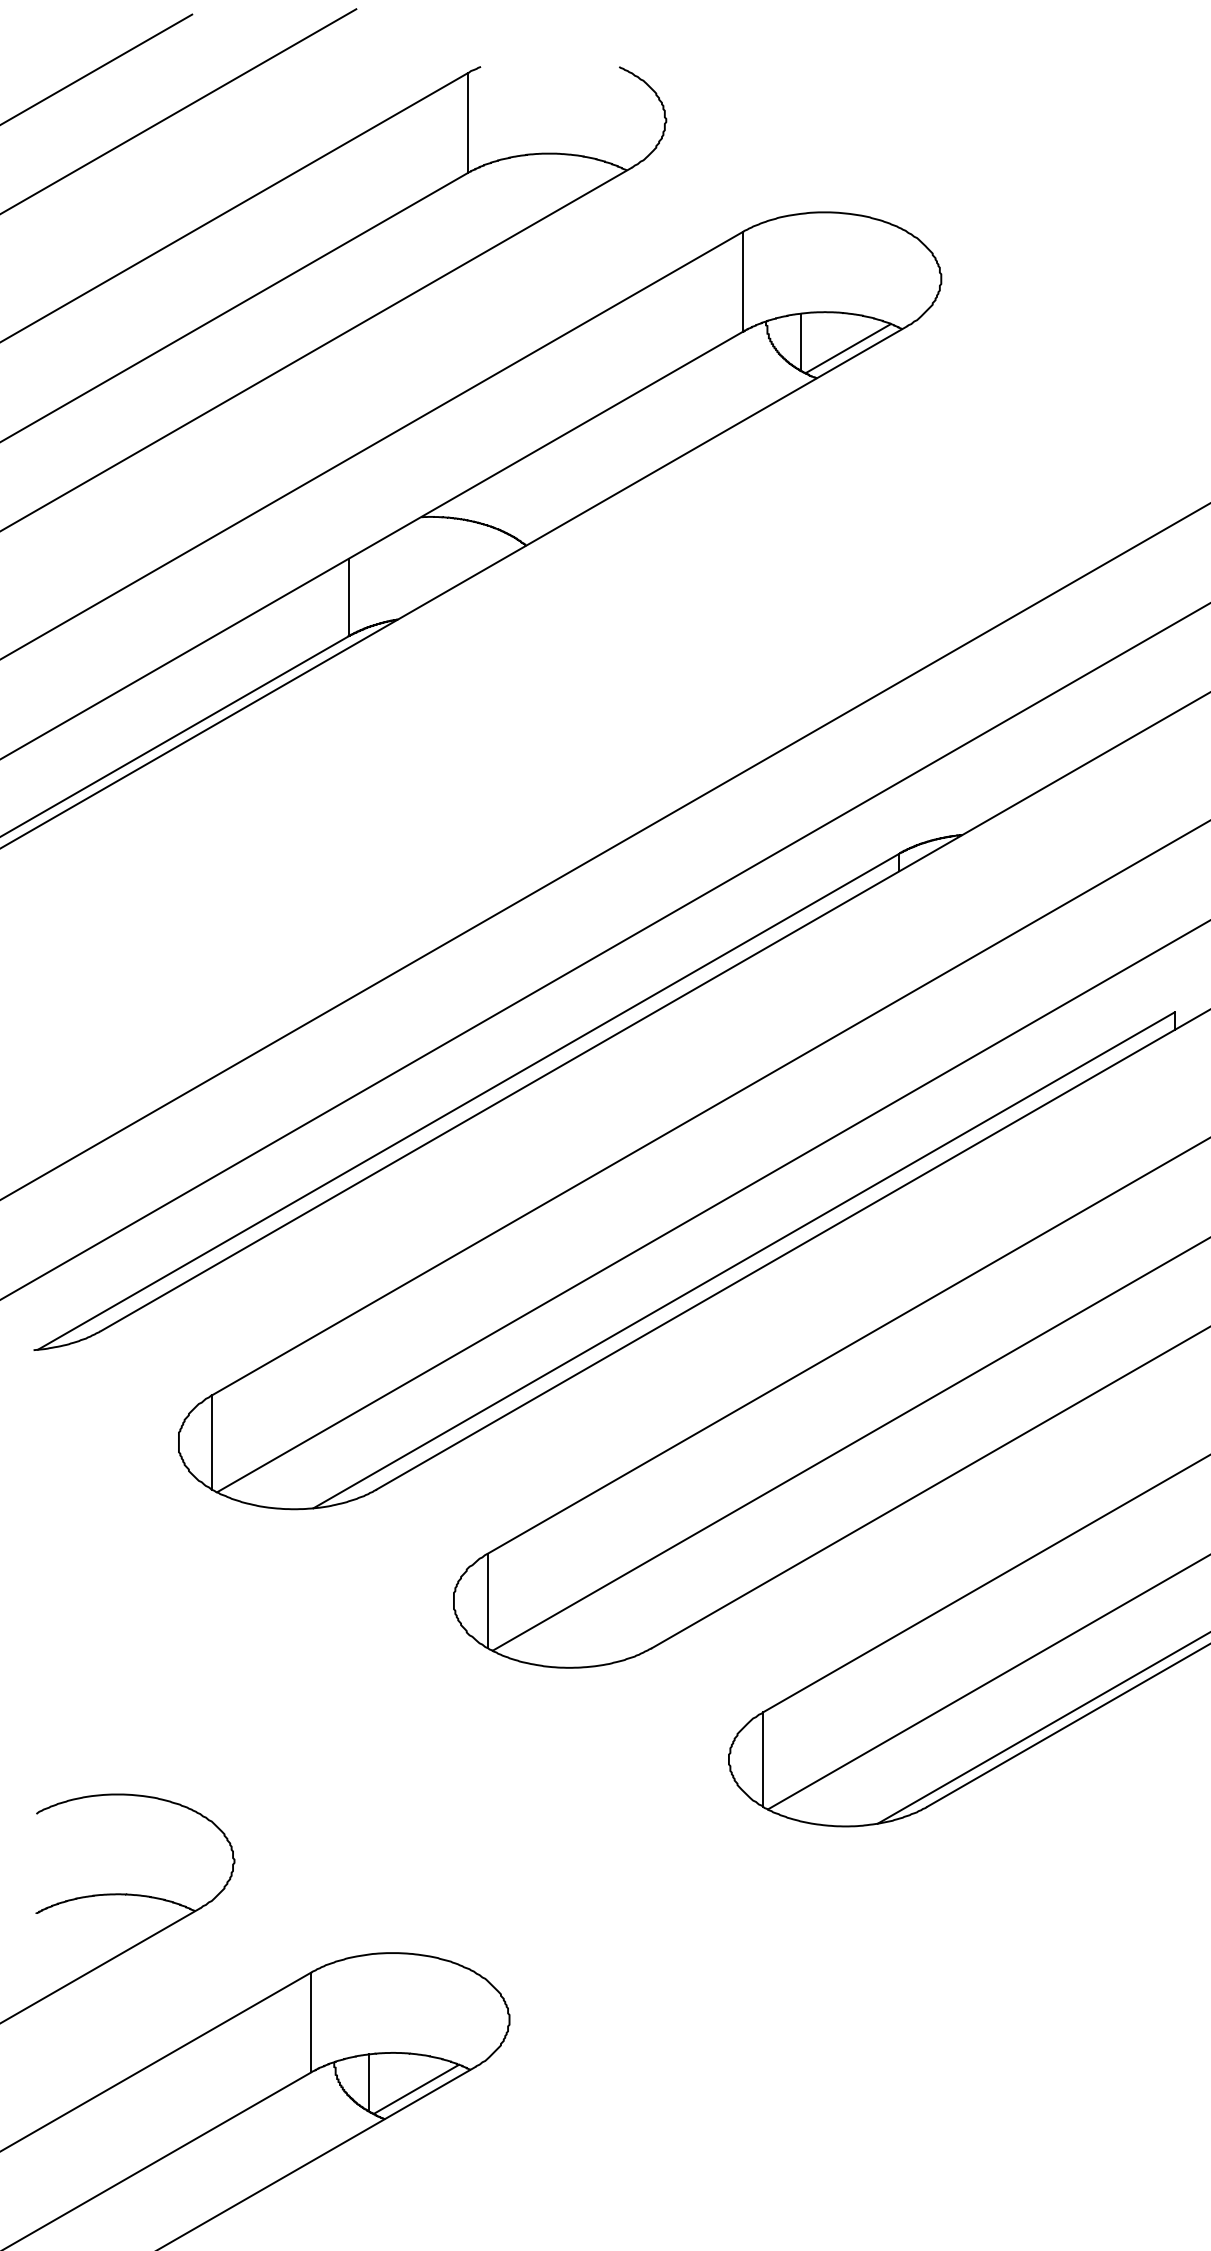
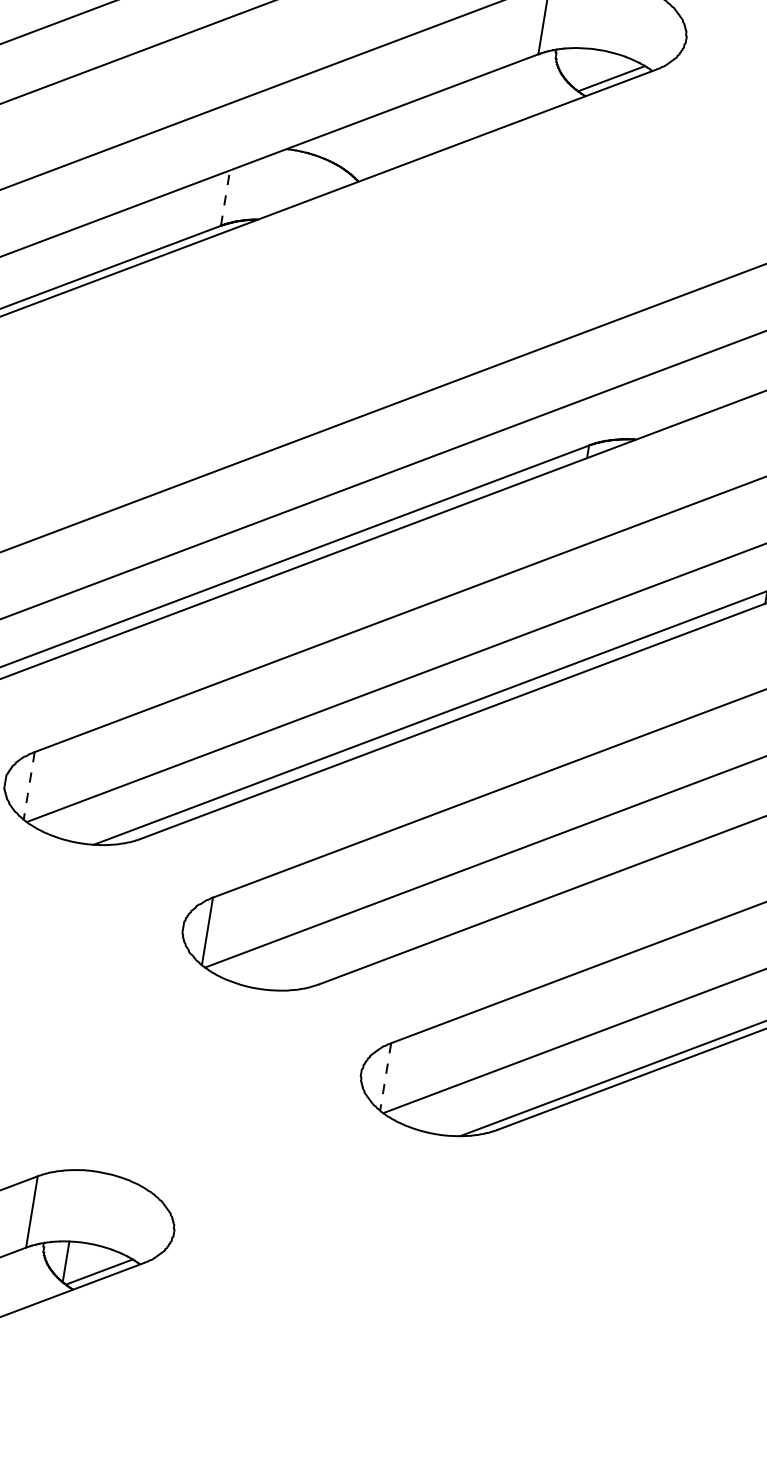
line: (800, 341) -> (578, 67), removed
line: (348, 597) -> (225, 198), solid -> dashed
line: (212, 1442) -> (29, 785), solid -> dashed
line: (763, 1760) -> (385, 1077), solid -> dashed

